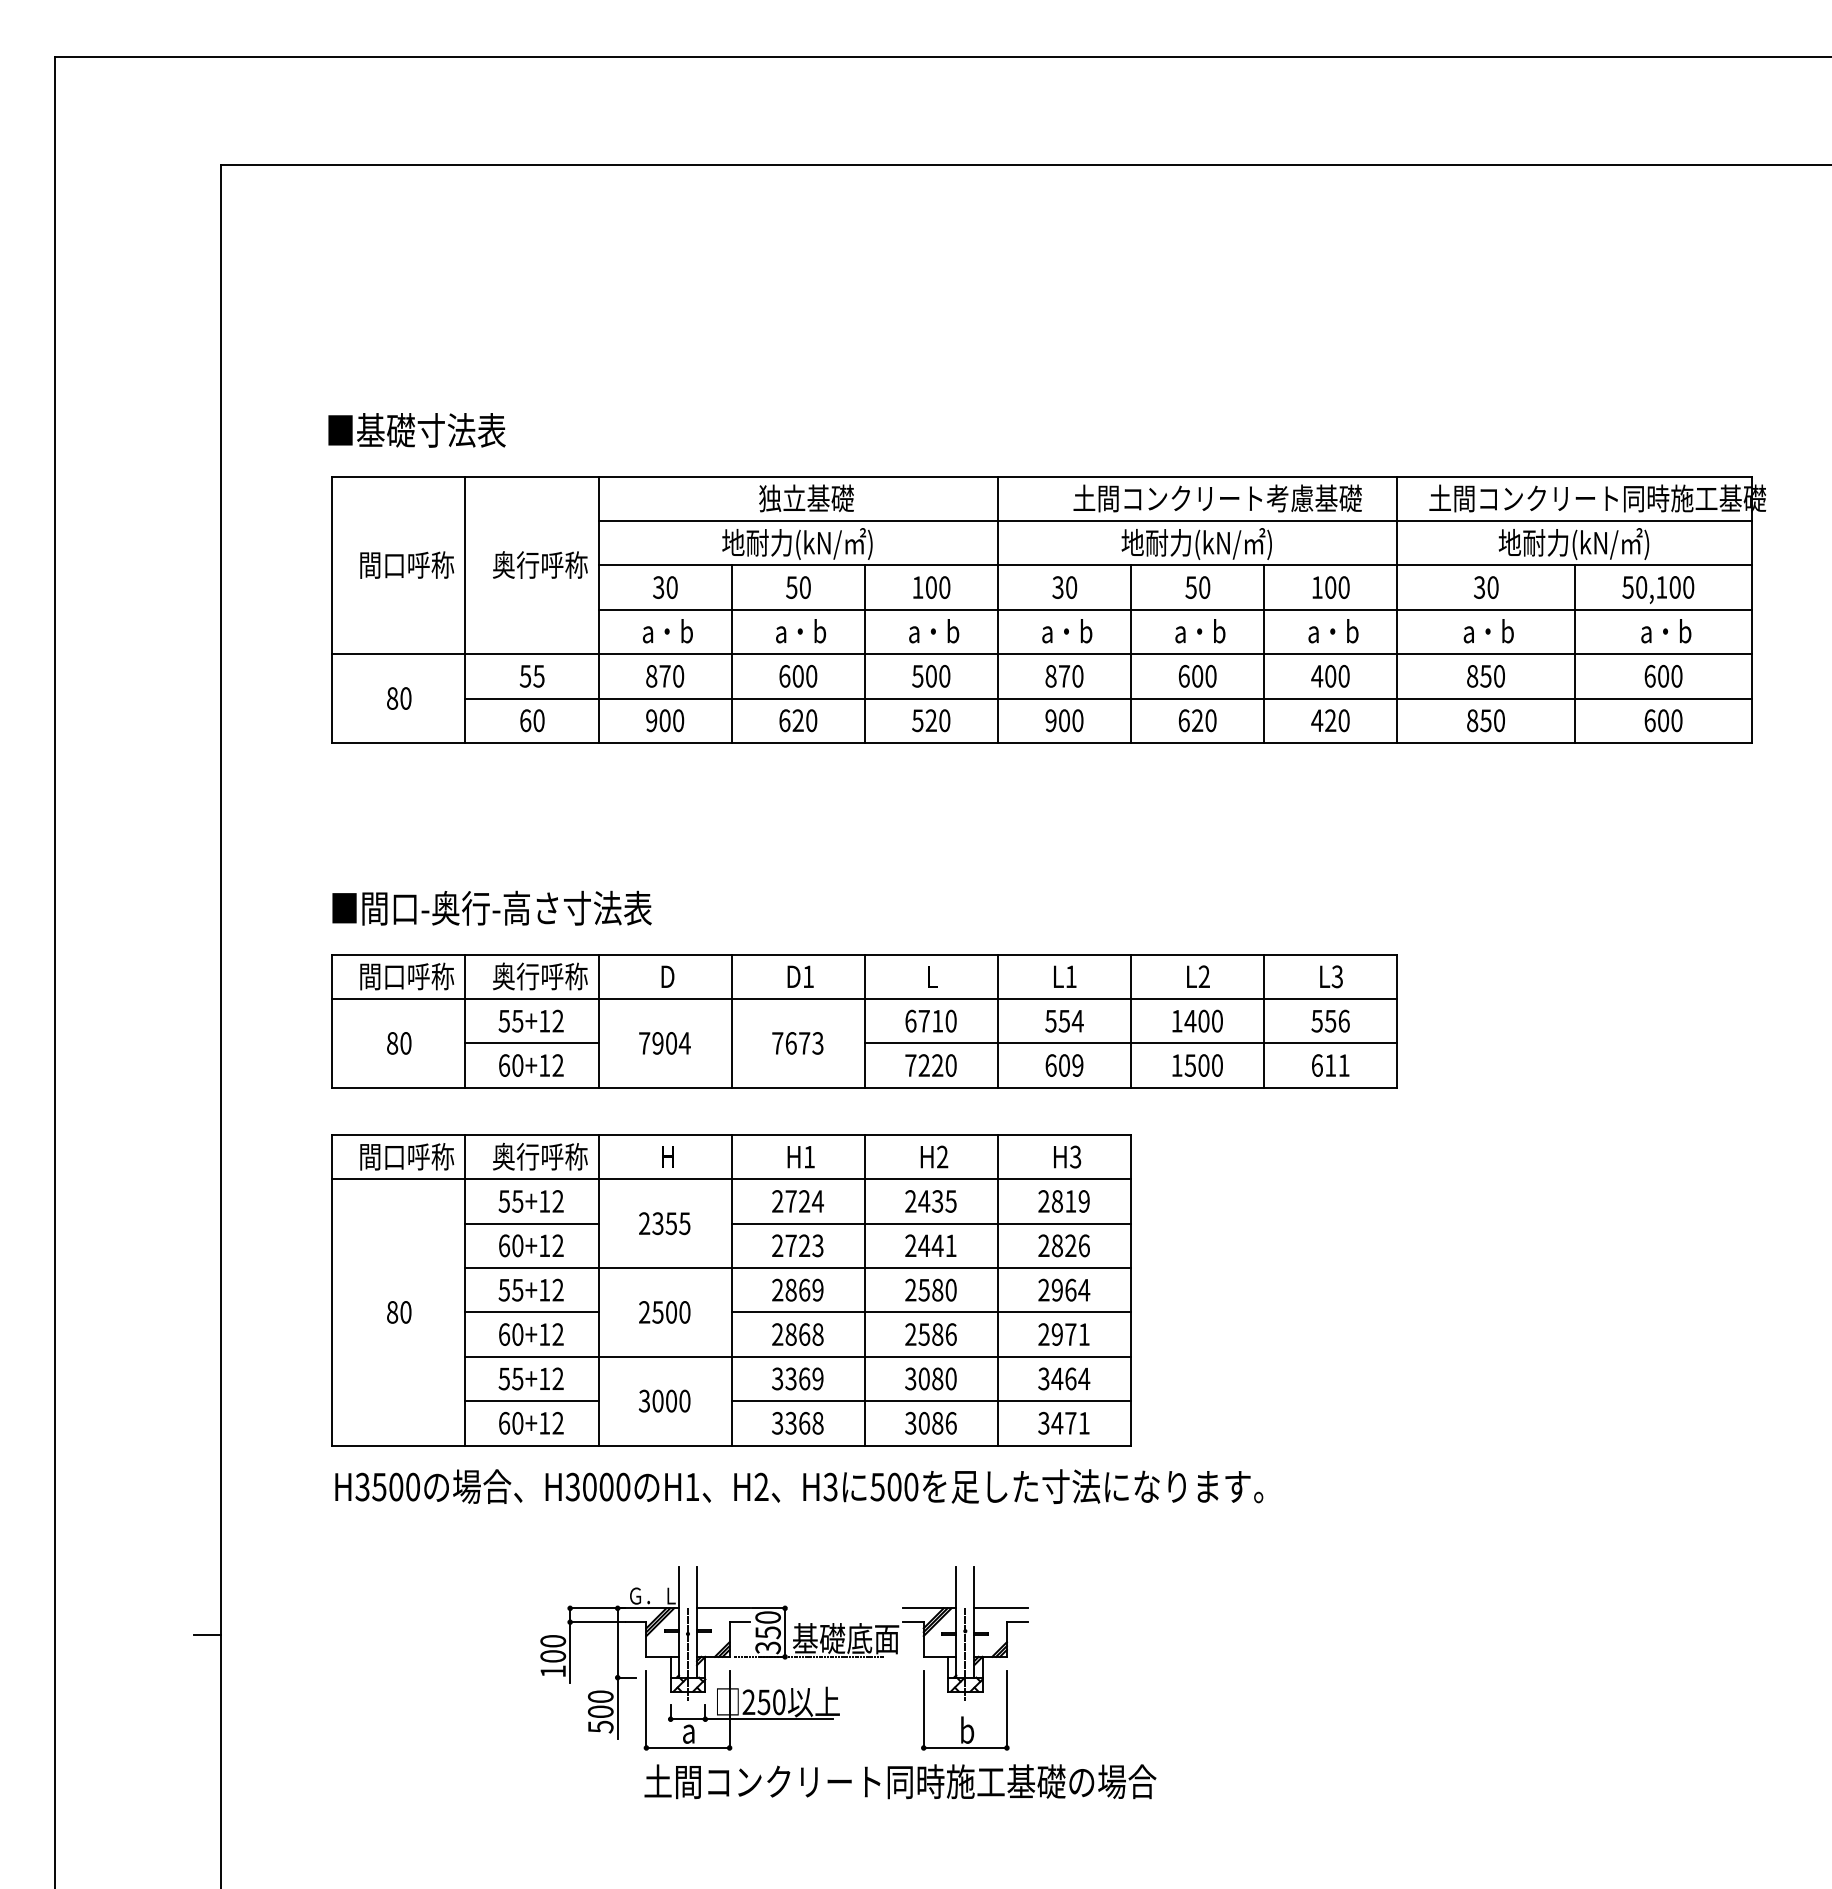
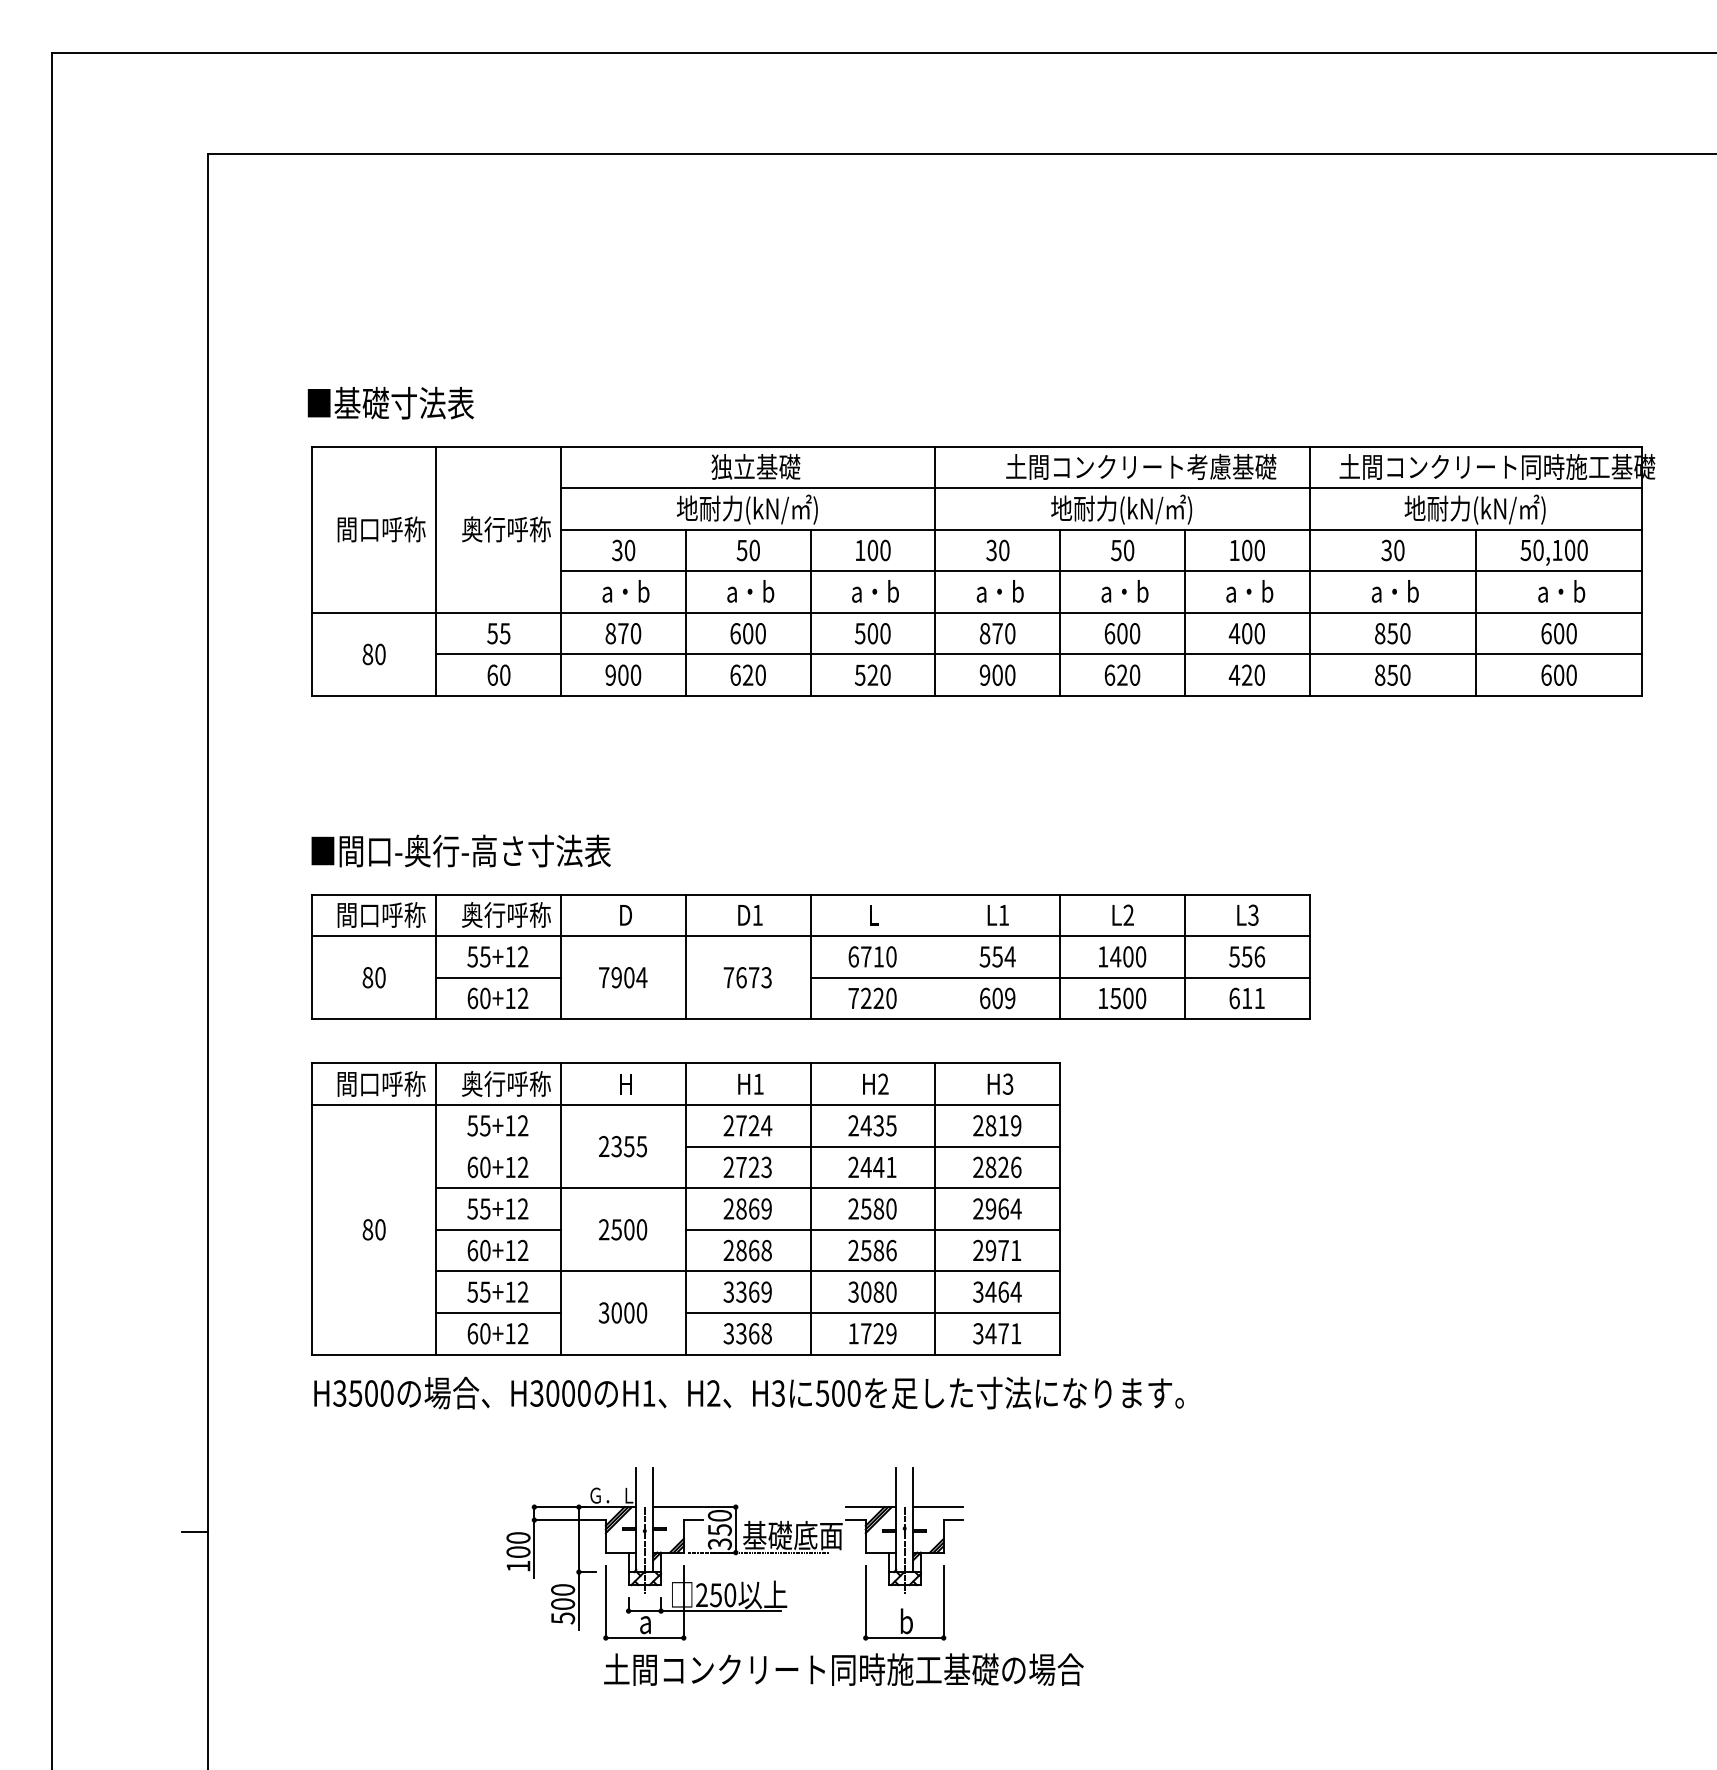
line: (997, 1020) -> (934, 956), removed
line: (531, 1223) -> (498, 1146), removed
text: (930, 1422) -> (872, 1332), 3086 -> 1729

